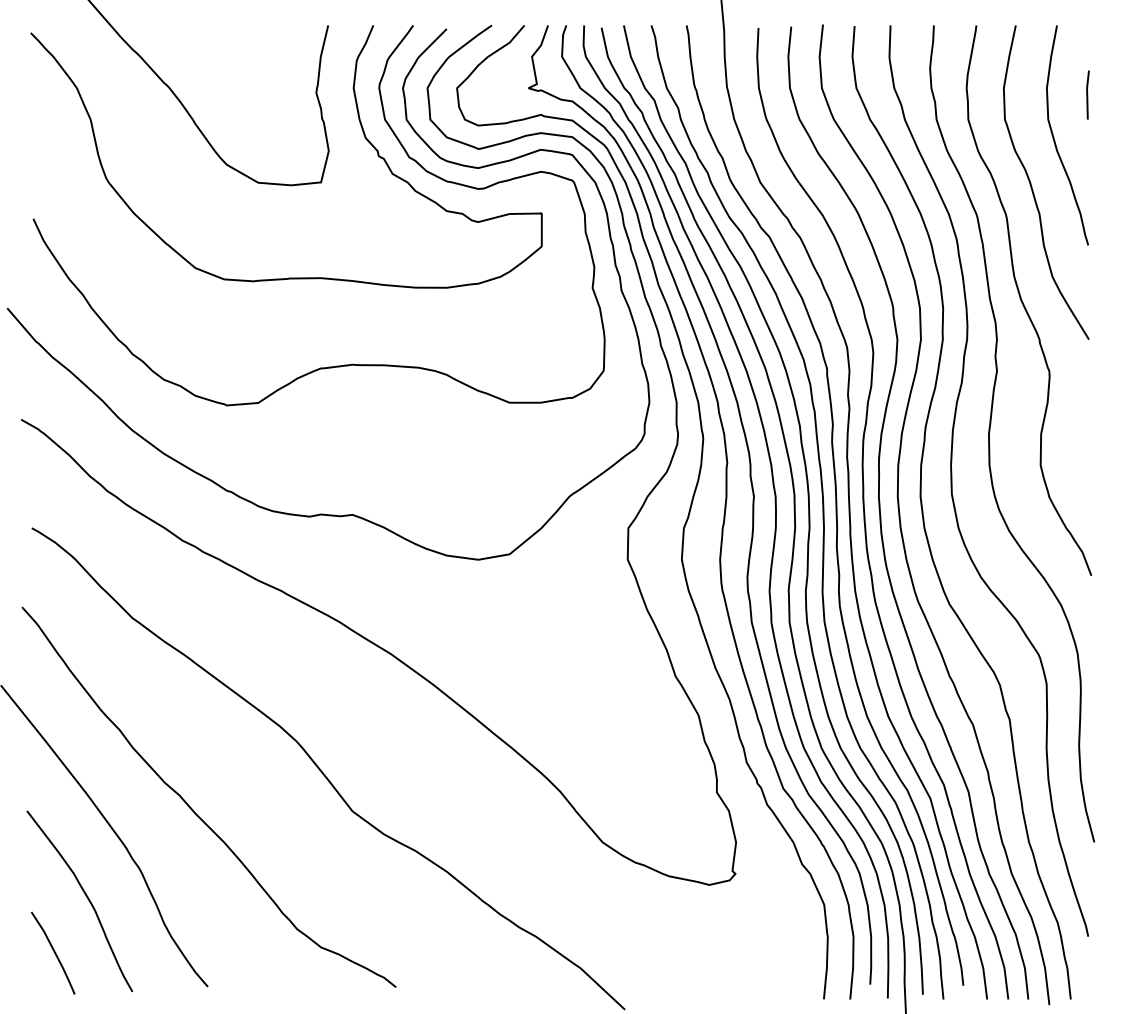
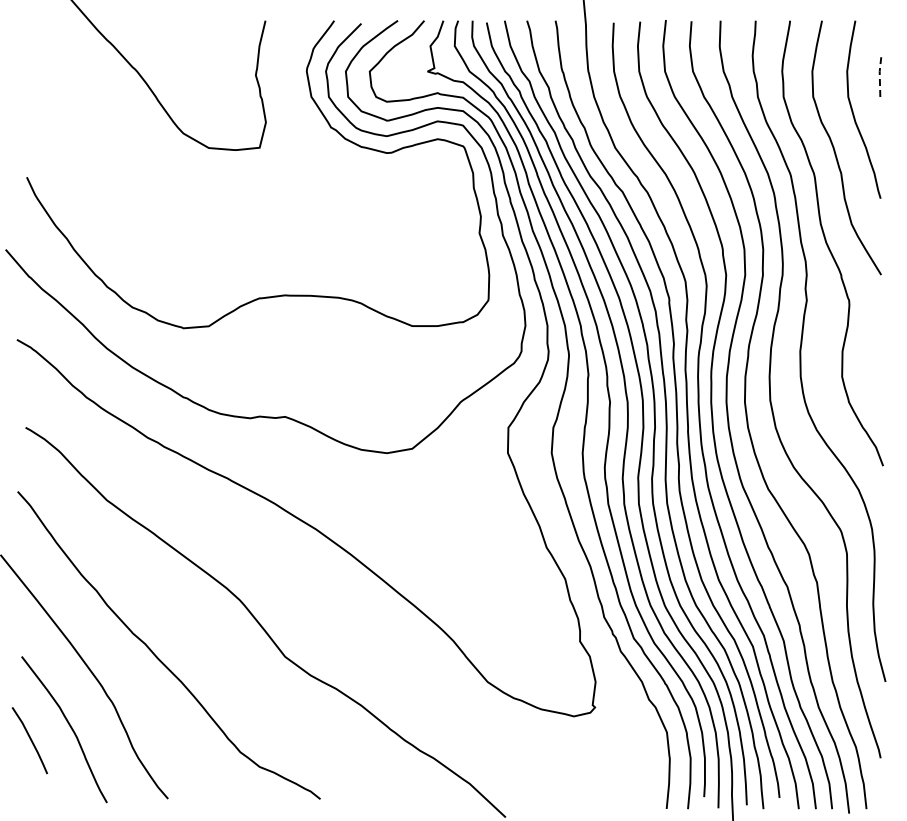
line: (1086, 94) -> (879, 76), solid -> dashed
curve: (361, 130) -> (292, 105), removed
line: (53, 953) -> (30, 740), moved

